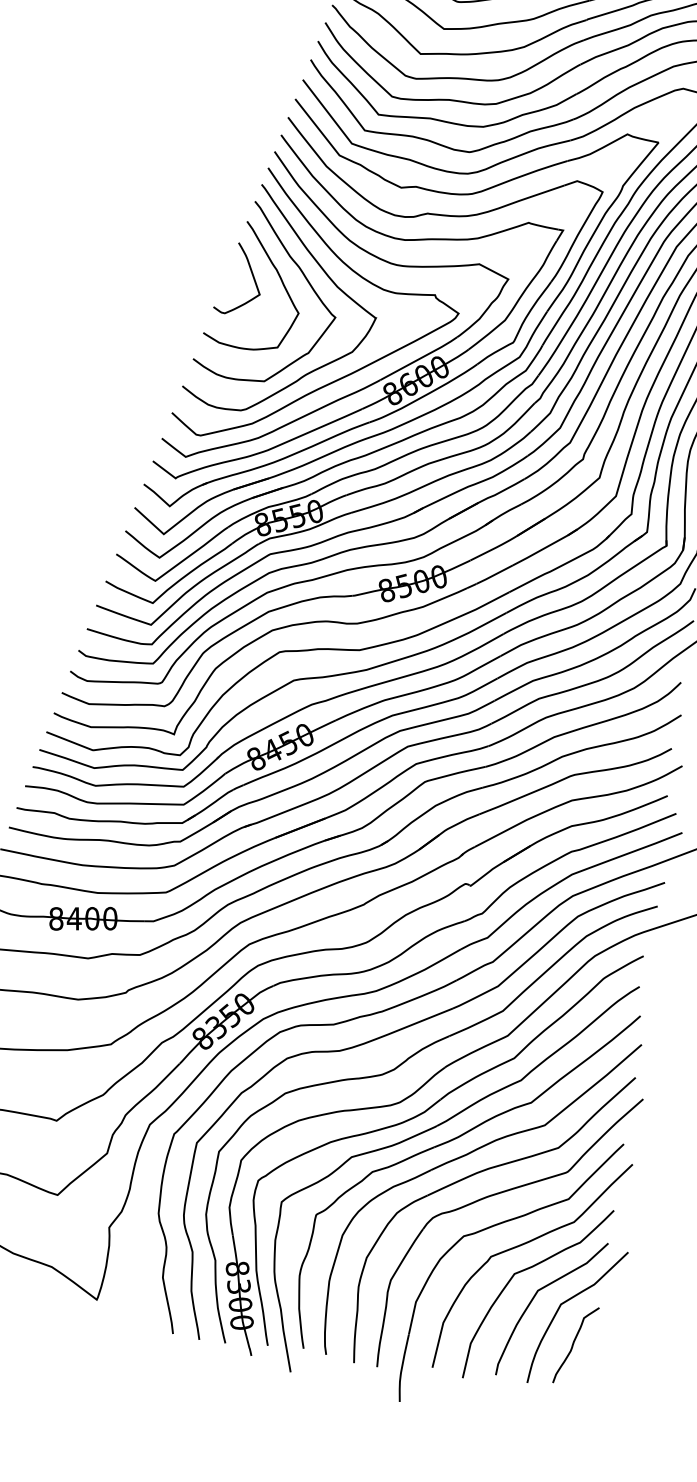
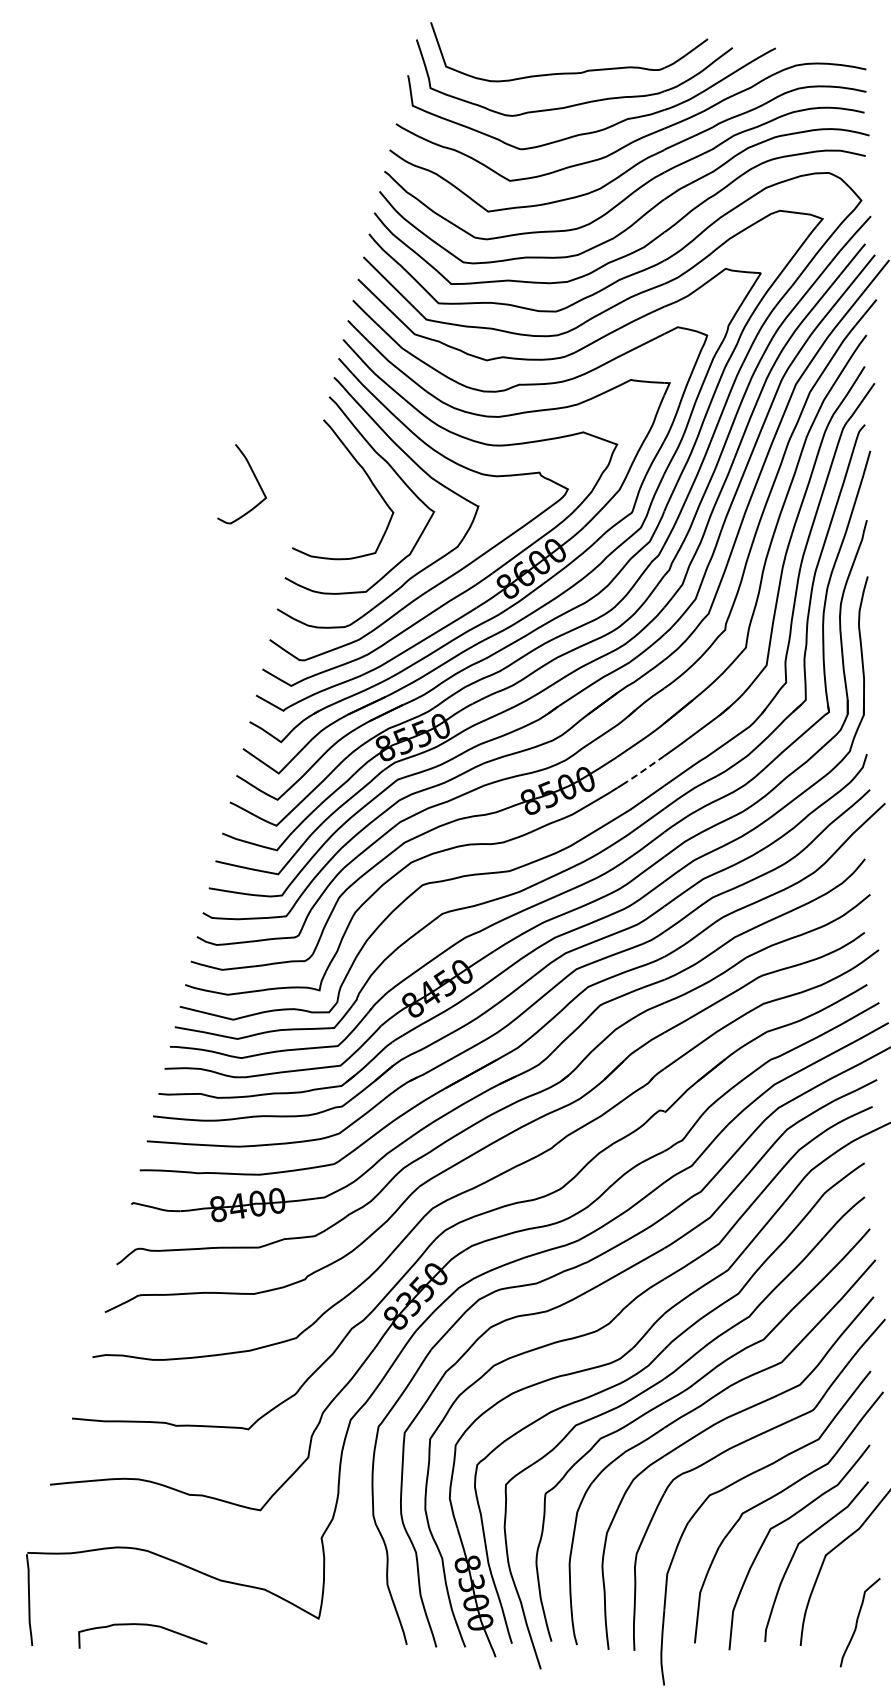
curve: (251, 274) -> (254, 477), moved
line: (493, 575) -> (644, 769), solid -> dashed
curve: (573, 1344) -> (857, 1622), moved

